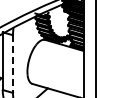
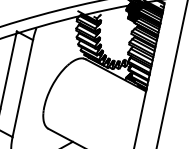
line: (13, 64) -> (23, 89), dashed -> solid

